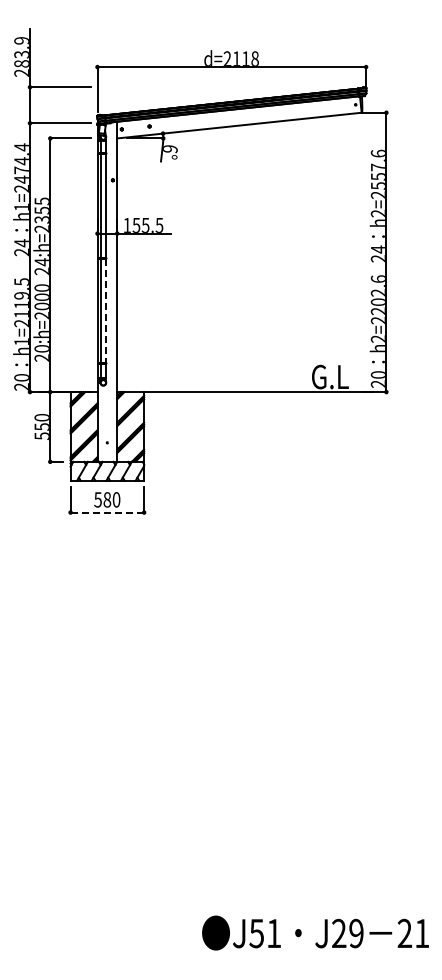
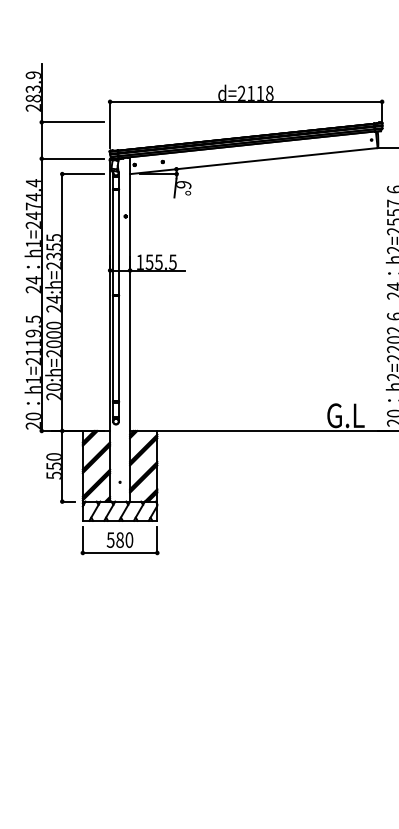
line: (106, 310) -> (119, 348), dashed -> solid
line: (107, 512) -> (120, 552), dashed -> solid

